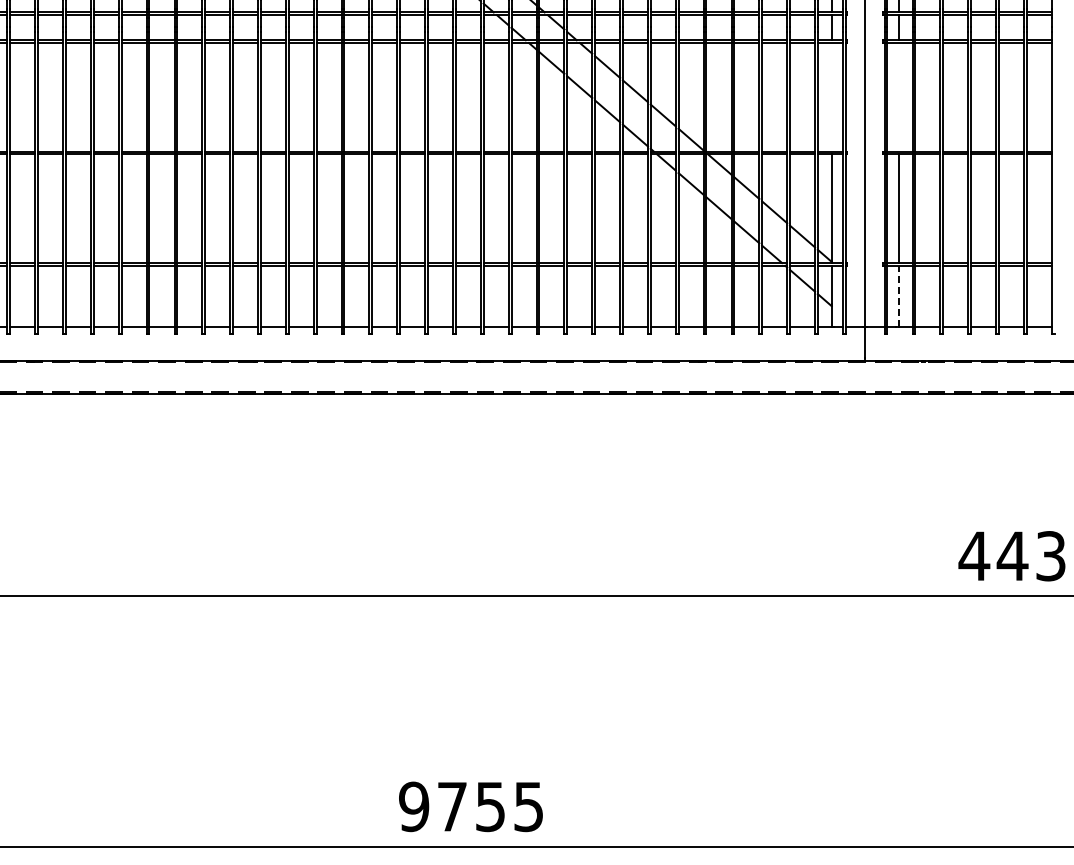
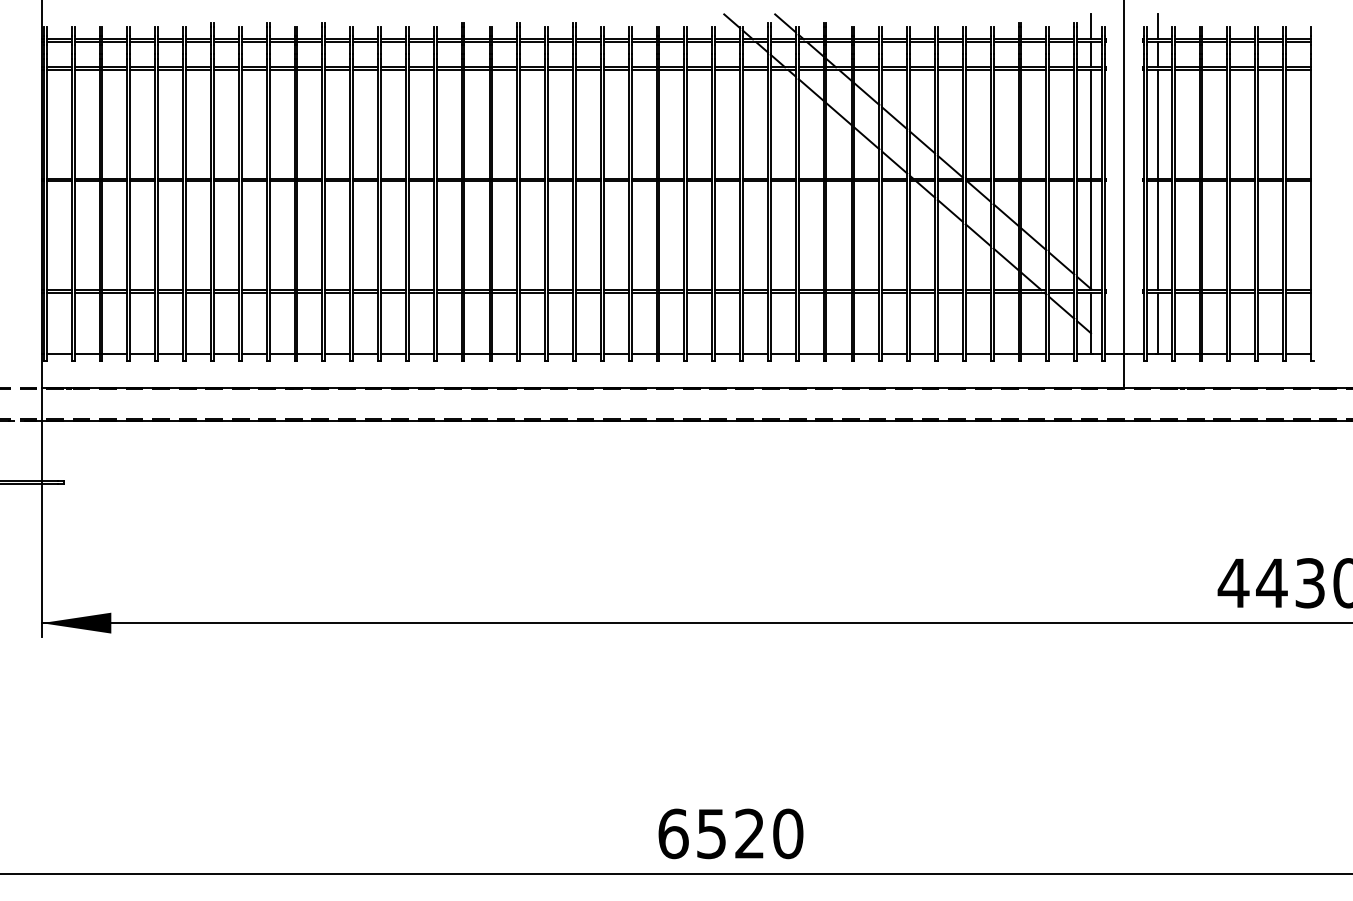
line: (832, 97) -> (1091, 124), added
line: (898, 97) -> (1157, 124), added
line: (898, 296) -> (1157, 323), dashed -> solid
text: (471, 806) -> (730, 833), 9755 -> 6520

